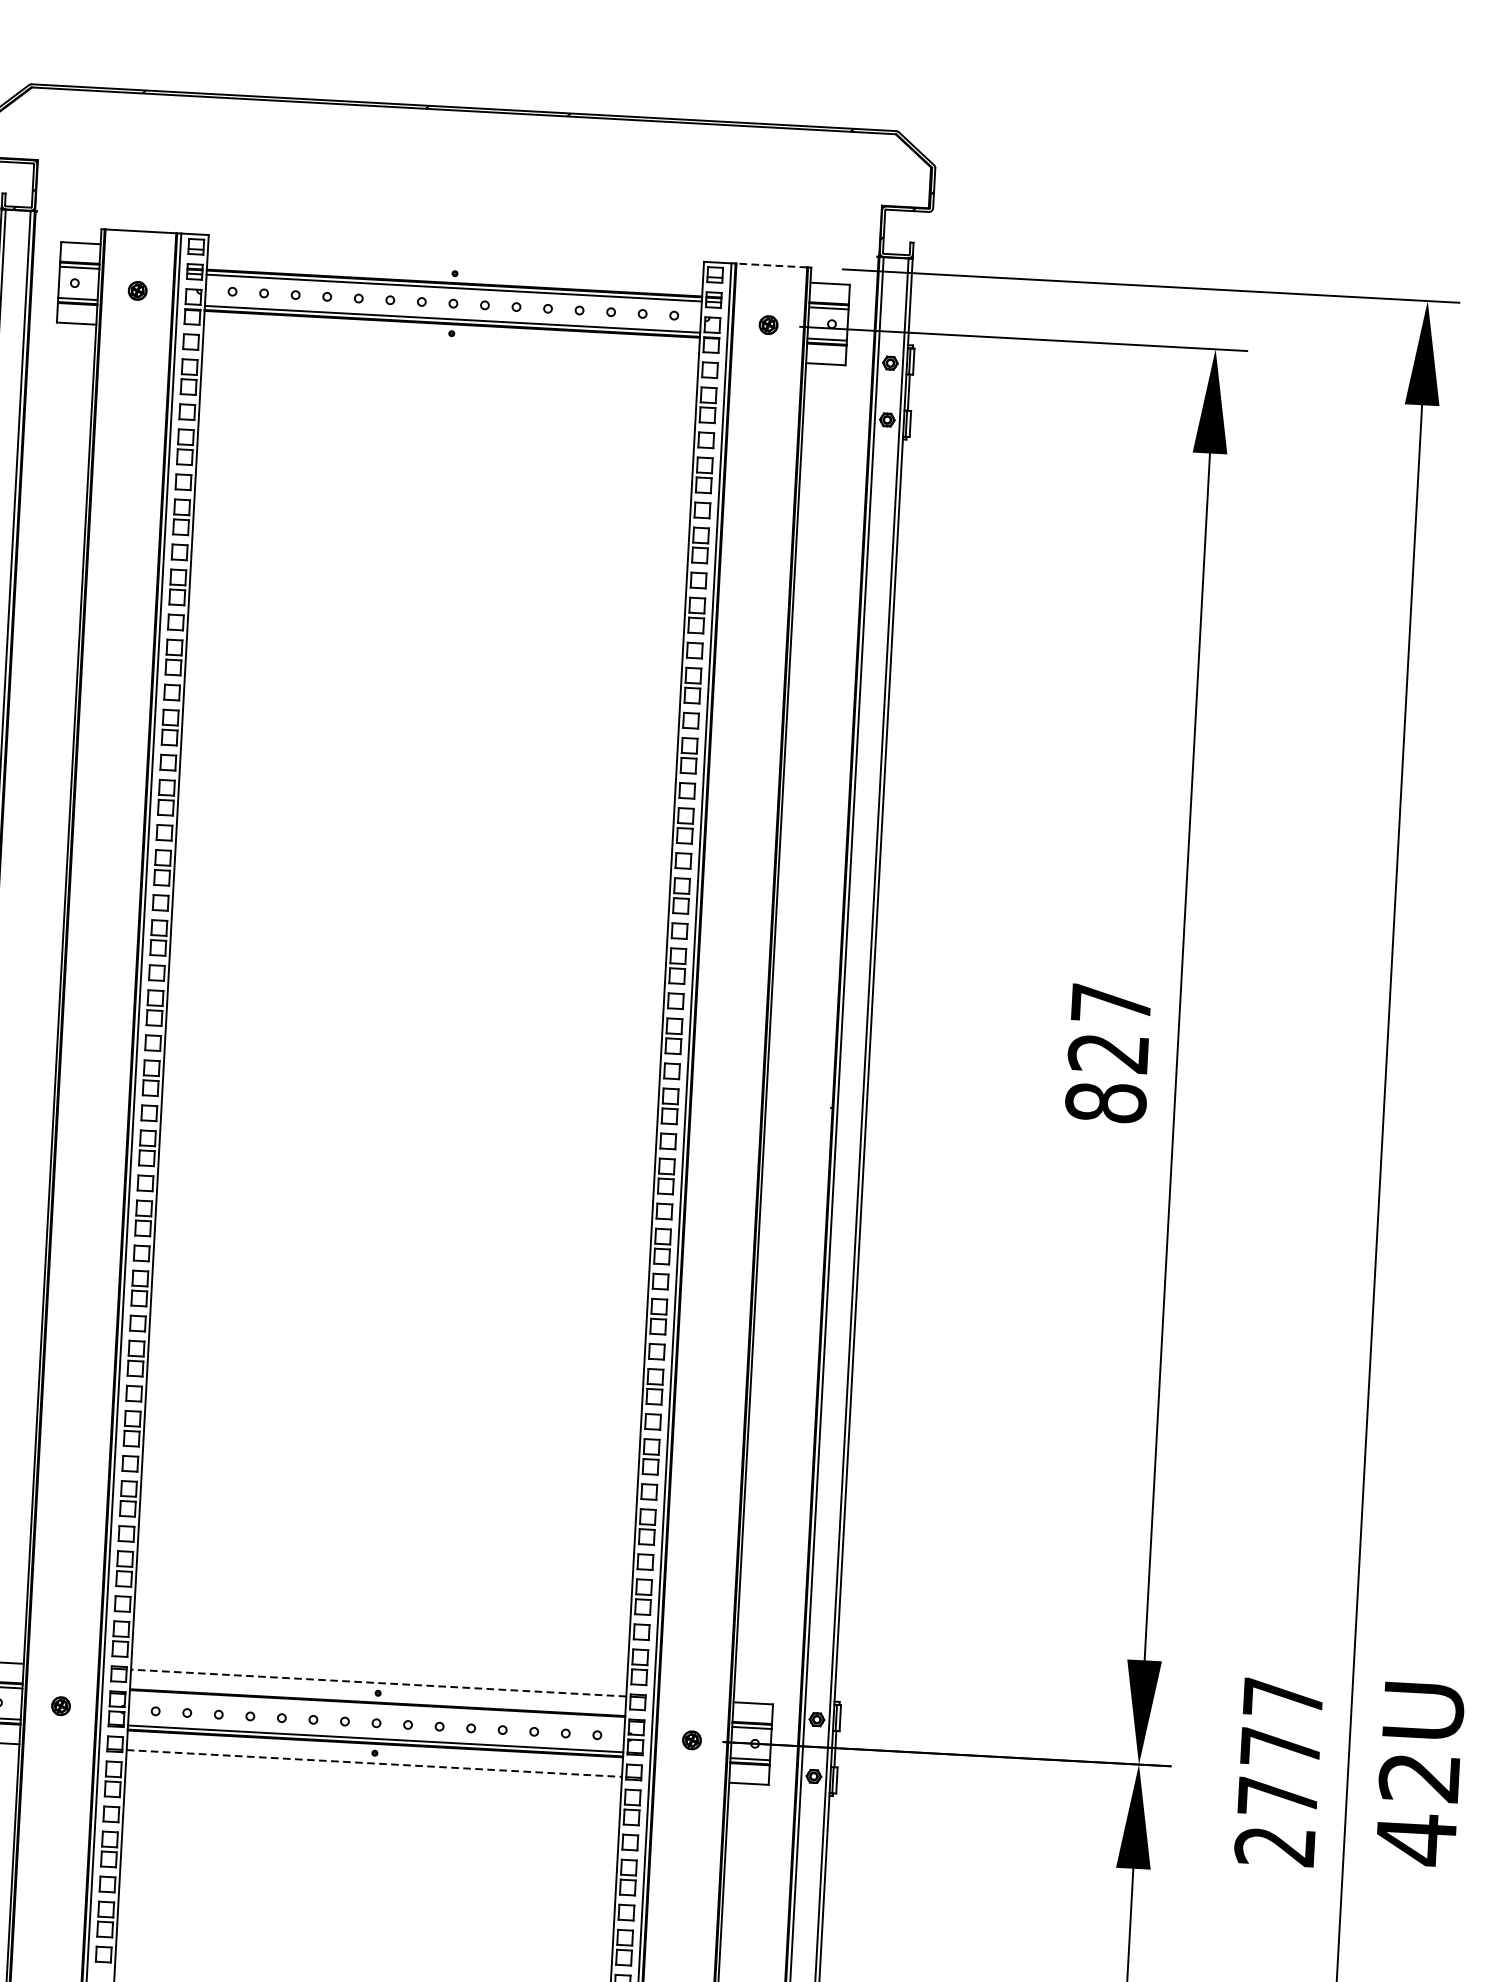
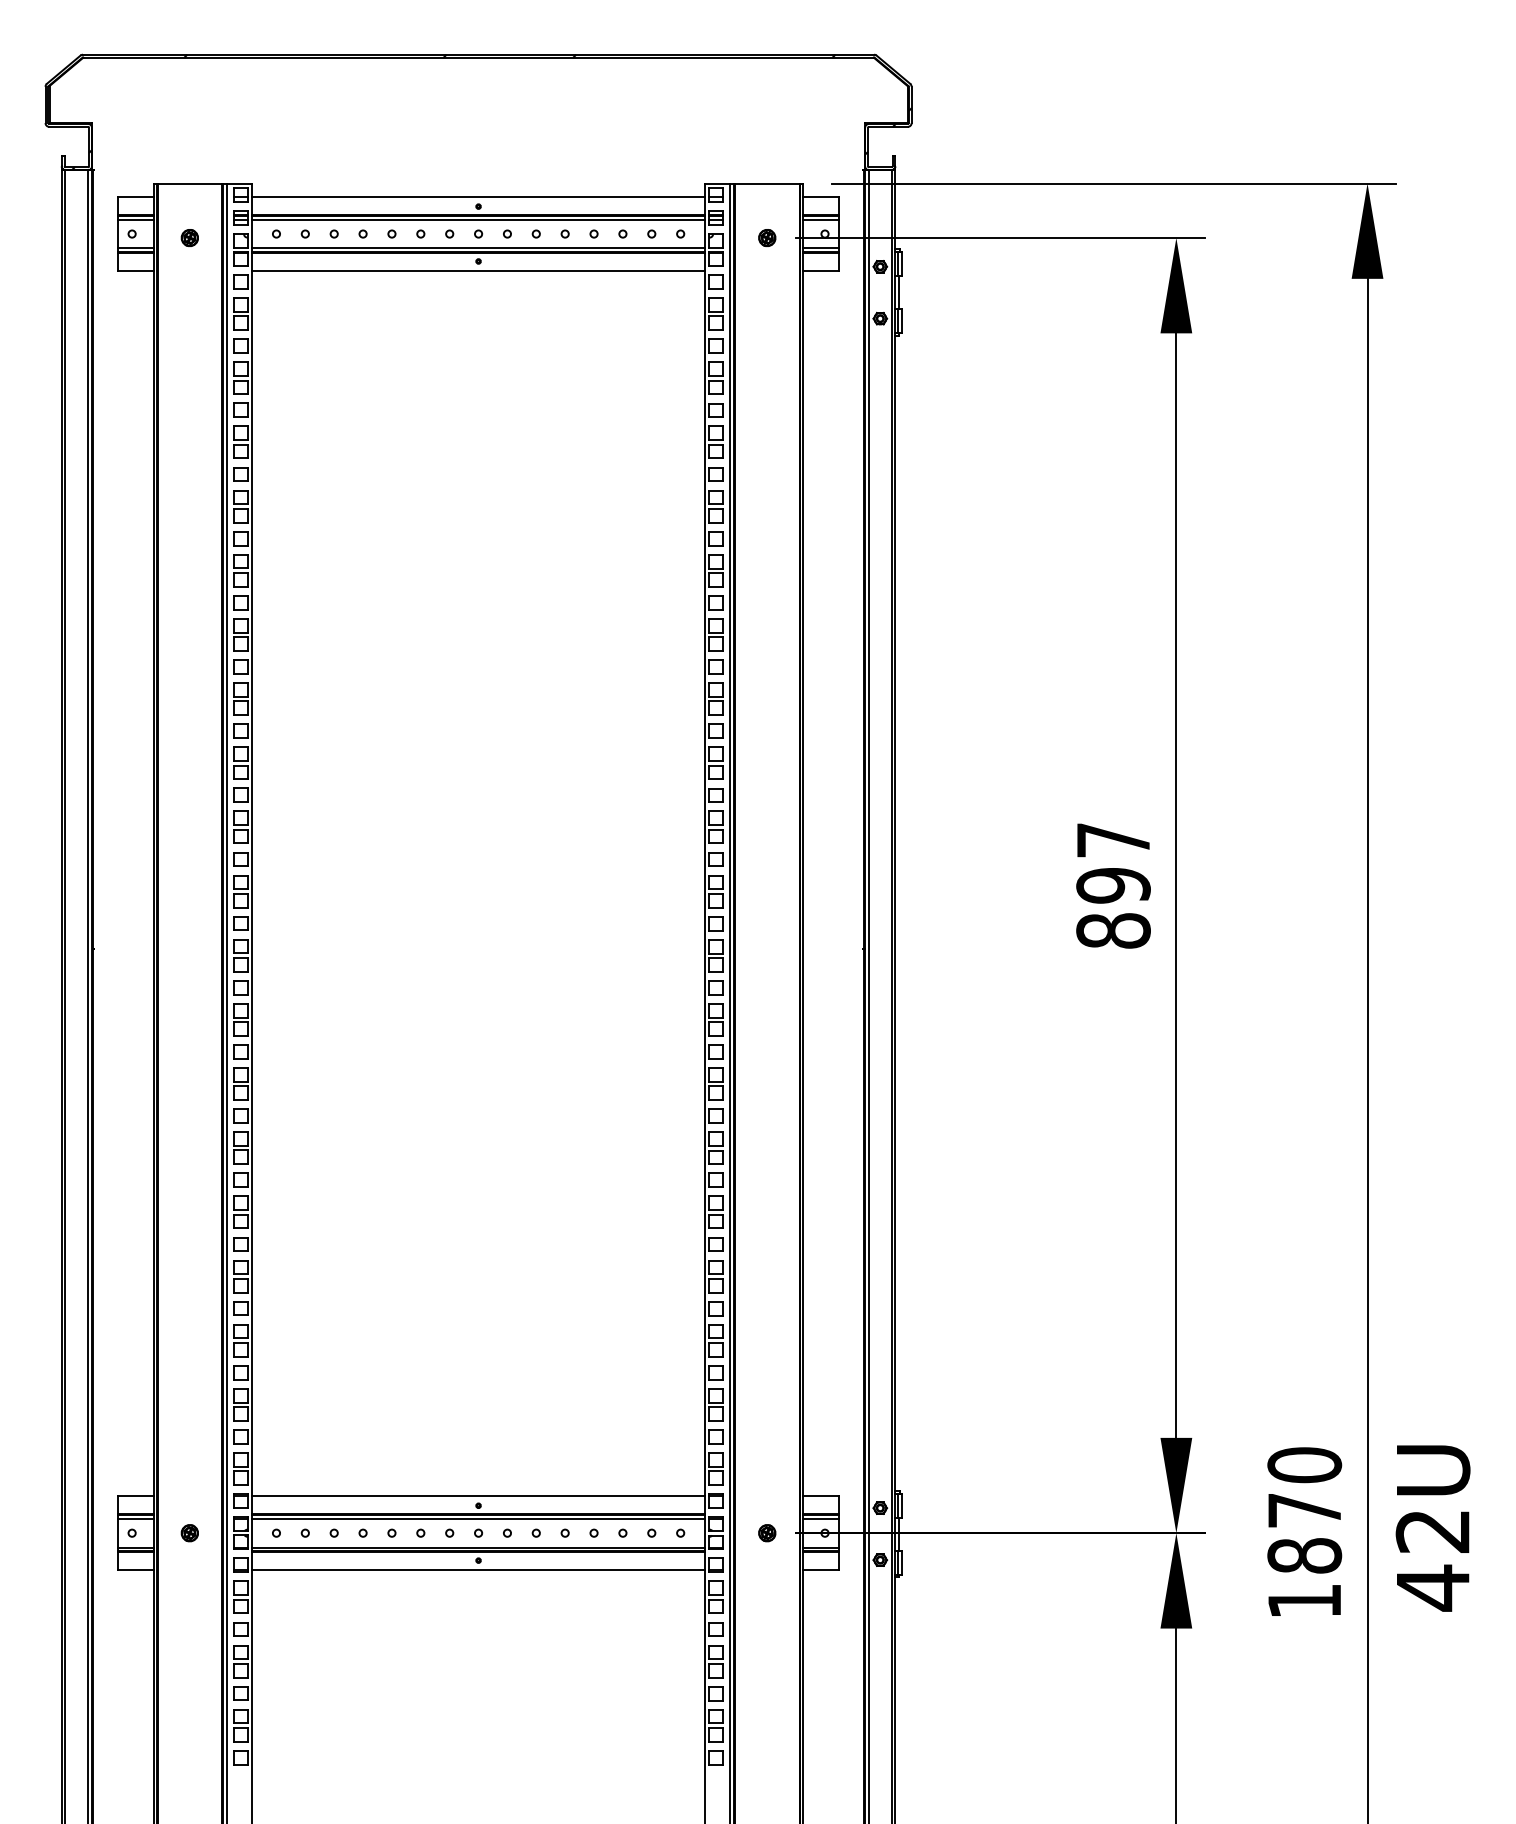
line: (455, 263) -> (478, 197), added
line: (771, 265) -> (766, 183), dashed -> solid
line: (451, 343) -> (478, 270), added
text: (1108, 1053) -> (1113, 885), 827 -> 897
line: (378, 1683) -> (478, 1496), dashed -> solid
line: (377, 1707) -> (478, 1518), added
line: (374, 1764) -> (478, 1570), dashed -> solid
text: (1279, 1771) -> (1304, 1532), 2777 -> 1870

